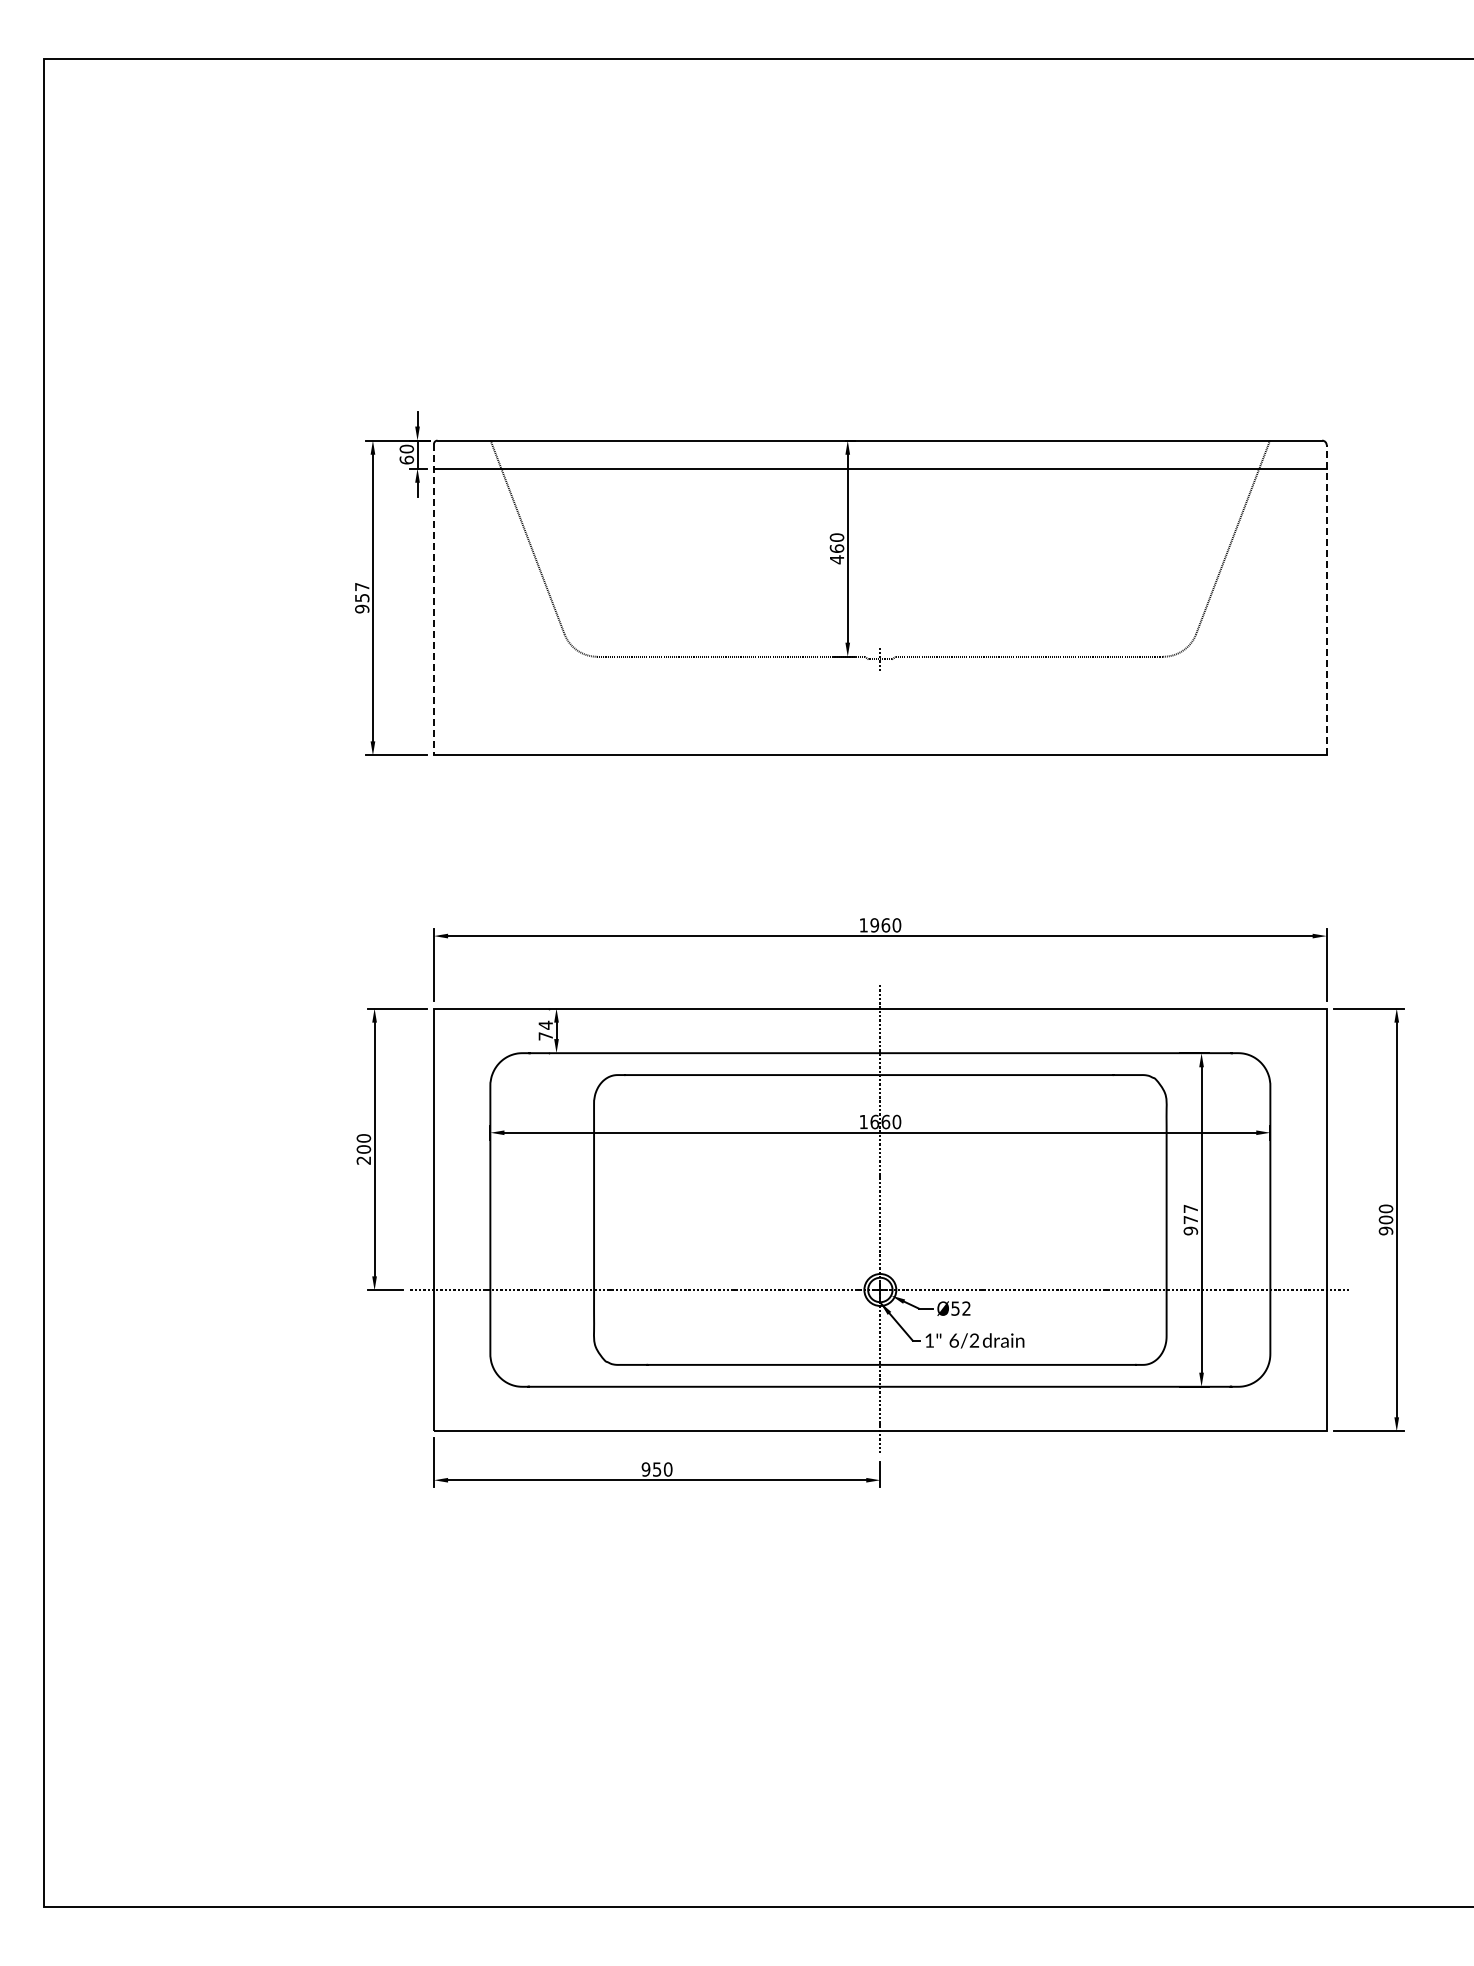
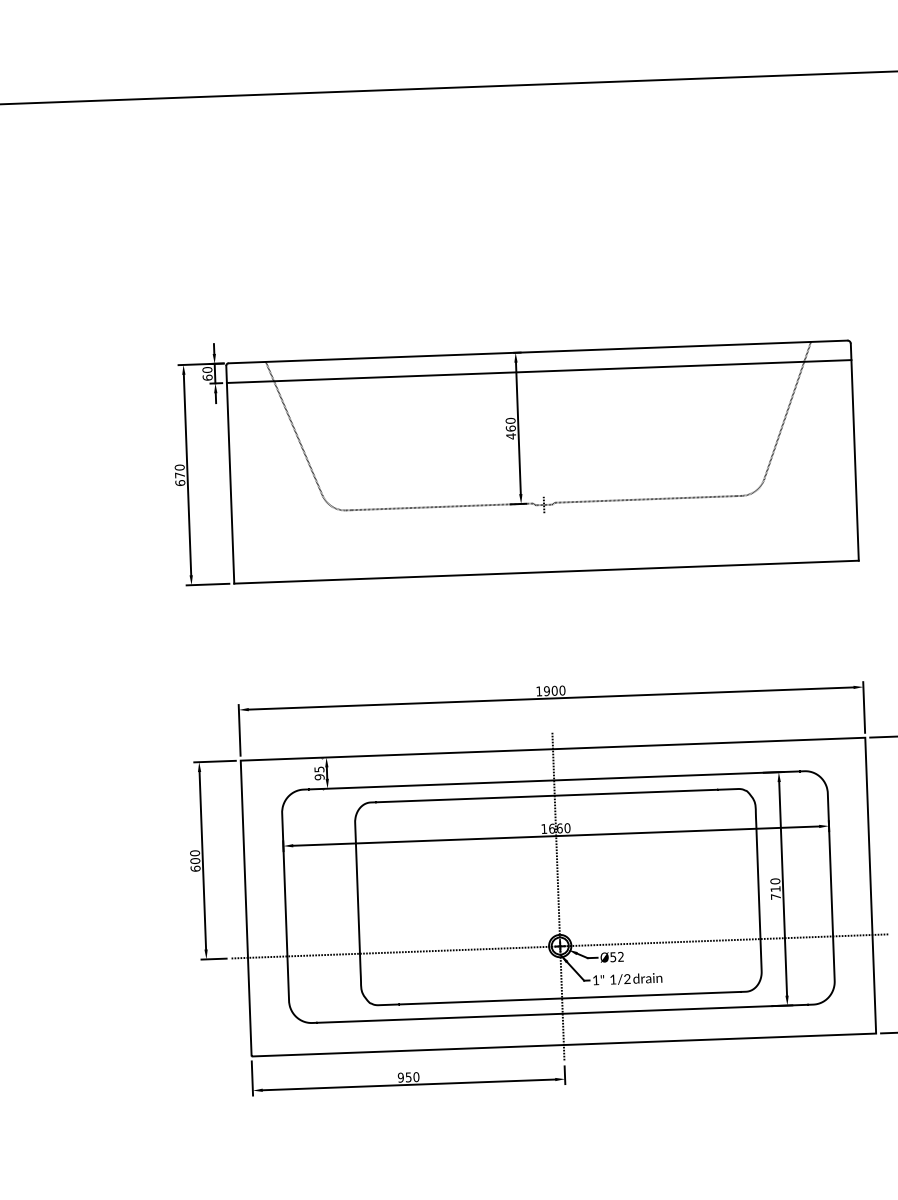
text: (362, 597) -> (180, 474), 957 -> 670
line: (433, 599) -> (229, 474), dashed -> solid
line: (1326, 599) -> (854, 451), dashed -> solid
text: (885, 925) -> (554, 690), 1960 -> 1900
text: (545, 1030) -> (319, 773), 74 -> 95
text: (363, 1160) -> (195, 868), 200 -> 600
text: (1190, 1219) -> (775, 888), 977 -> 710
text: (953, 1340) -> (612, 979), 6/2 -> 1/2

